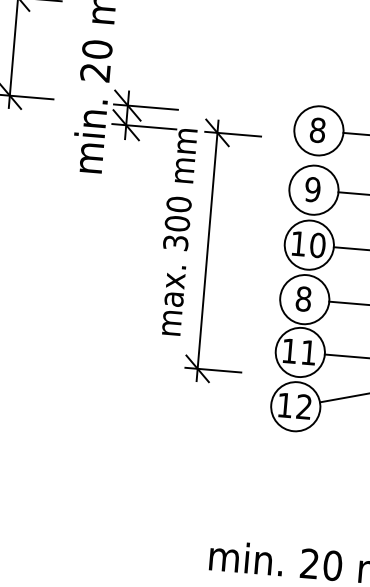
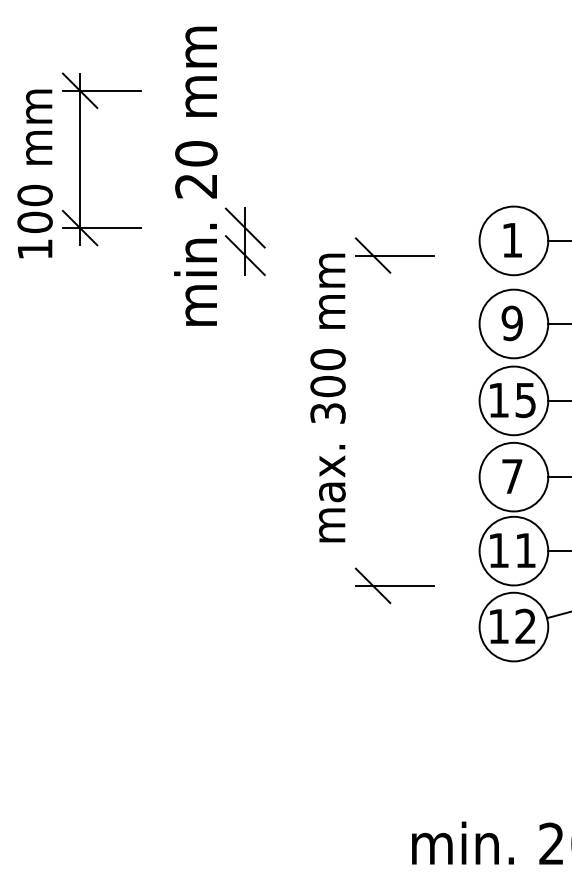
line: (145, 107) -> (270, 228), removed
line: (144, 126) -> (270, 255), removed
text: (317, 130) -> (511, 240), 8 -> 1
text: (317, 245) -> (525, 400), 10 -> 15
line: (207, 250) -> (373, 420), removed
text: (303, 299) -> (511, 476), 8 -> 7

